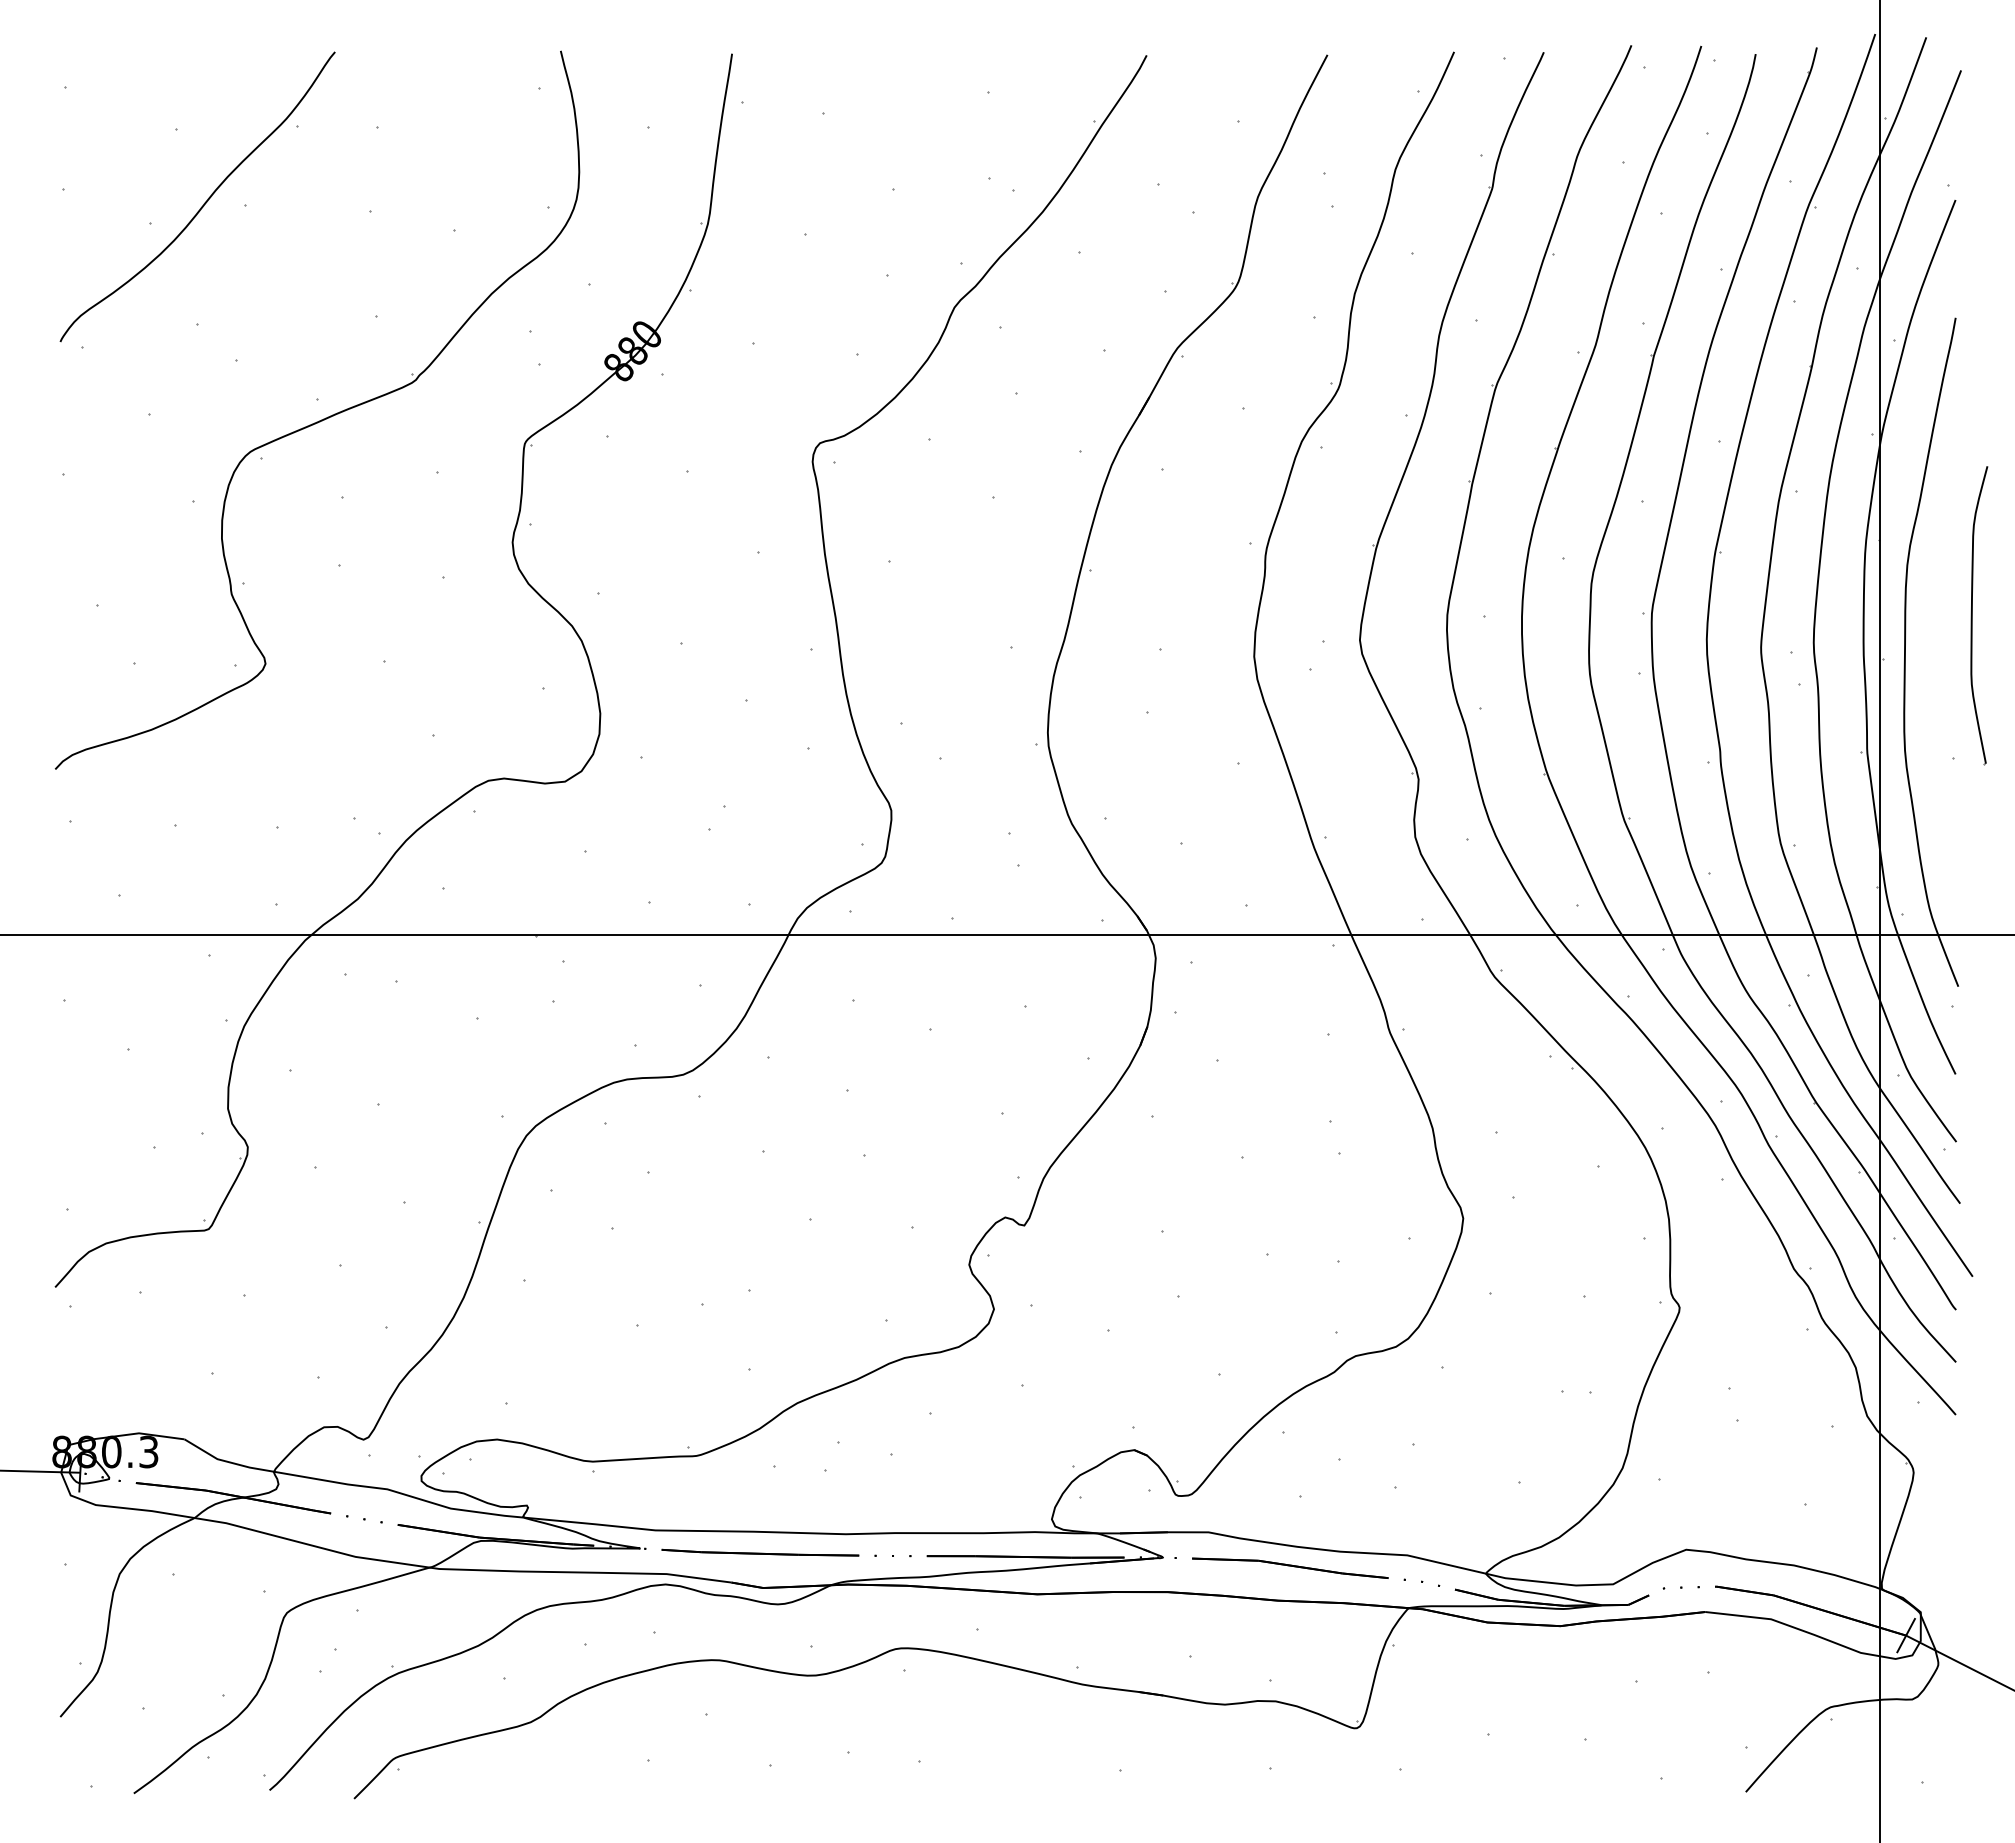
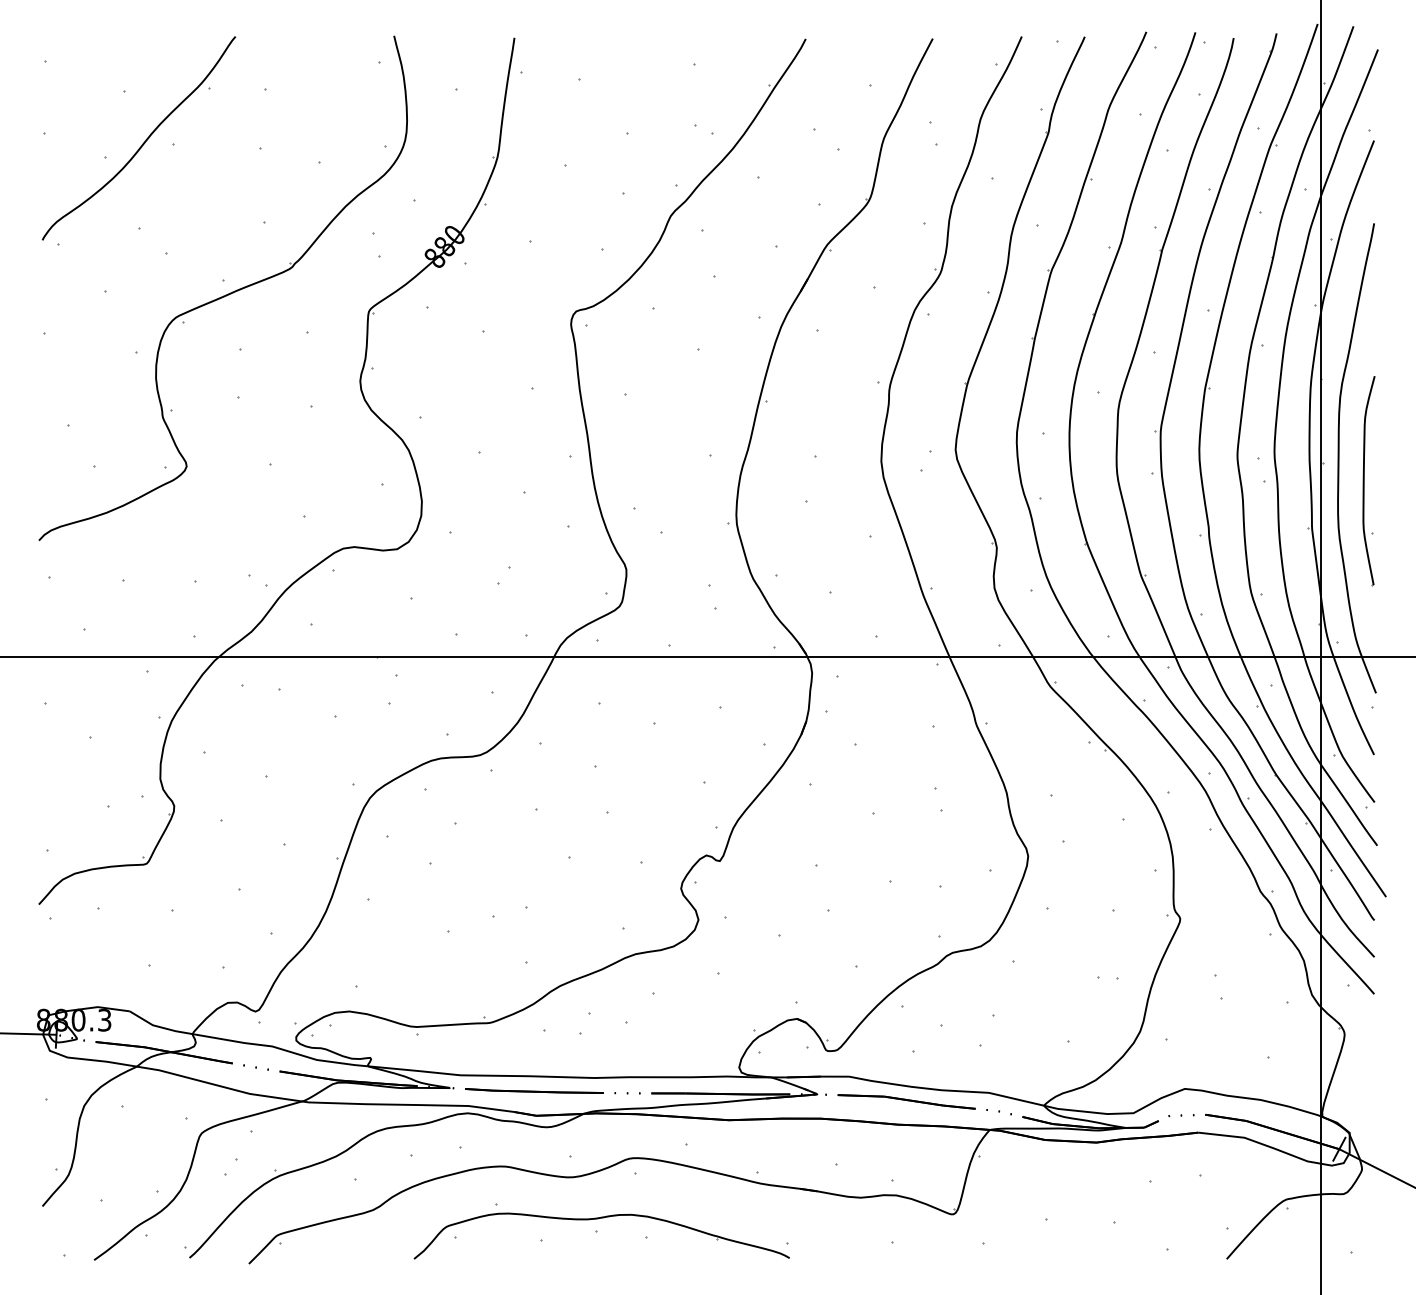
part: (1972, 615) -> (1364, 480), moved
part: (849, 1735) -> (596, 1219), added

